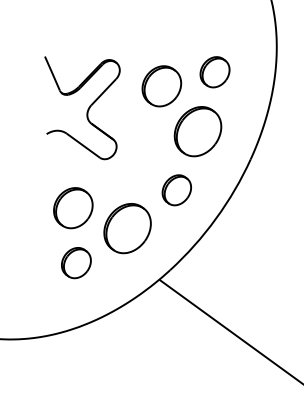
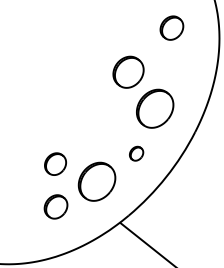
part: (214, 72) -> (171, 28), moved
part: (82, 108) -> (66, 86), removed
part: (176, 190) -> (136, 153), size x0.6
part: (73, 208) -> (55, 164), size x0.7

